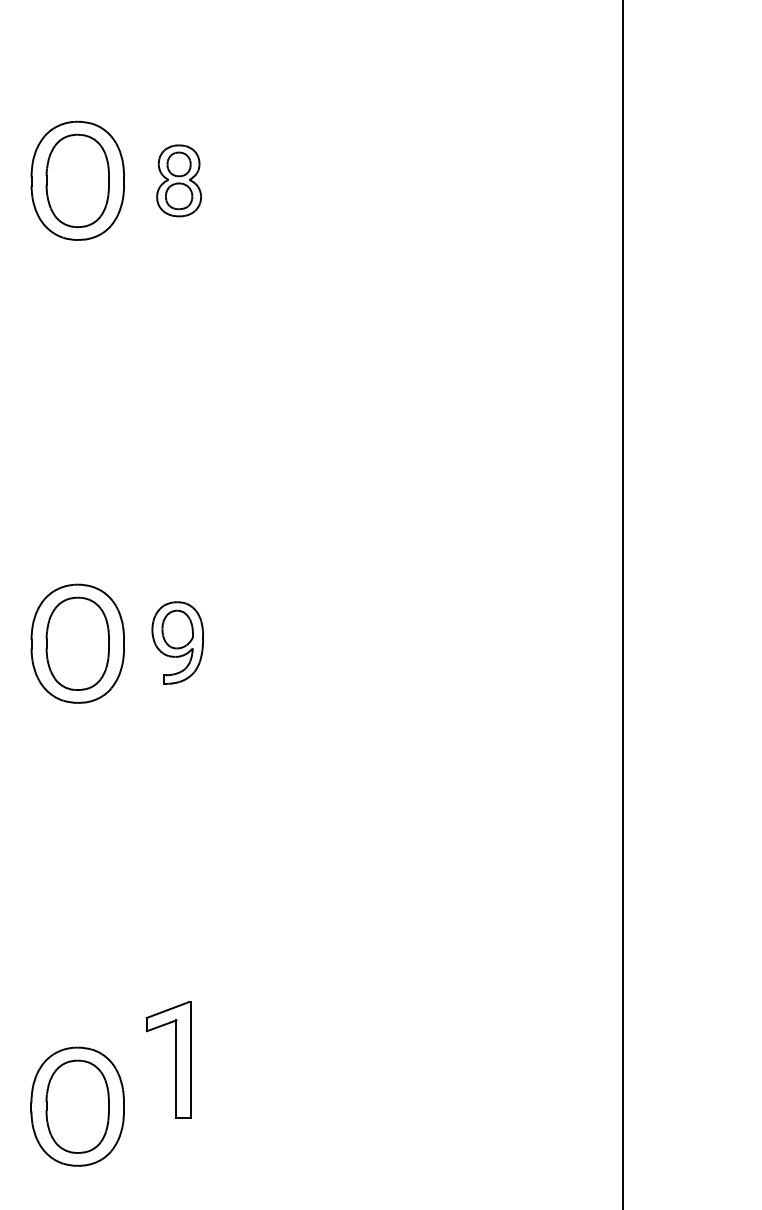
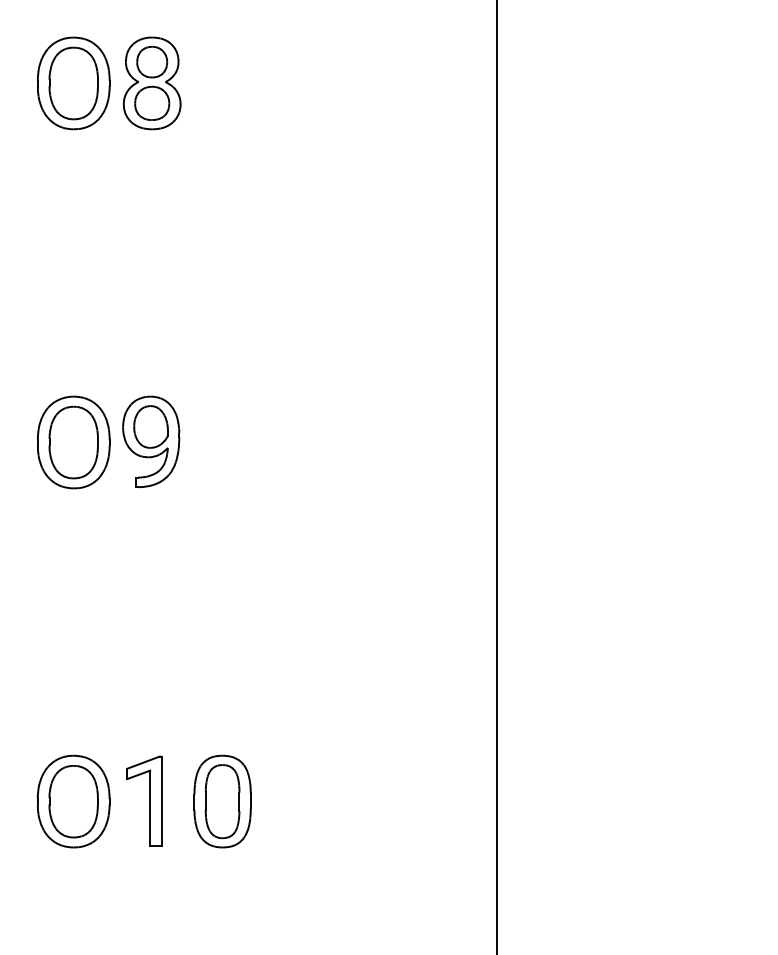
part: (179, 180) -> (152, 83), size x1.67
part: (178, 642) -> (151, 441), size x1.43
part: (169, 1058) -> (144, 800), moved
part: (269, 1106) -> (222, 801), added

